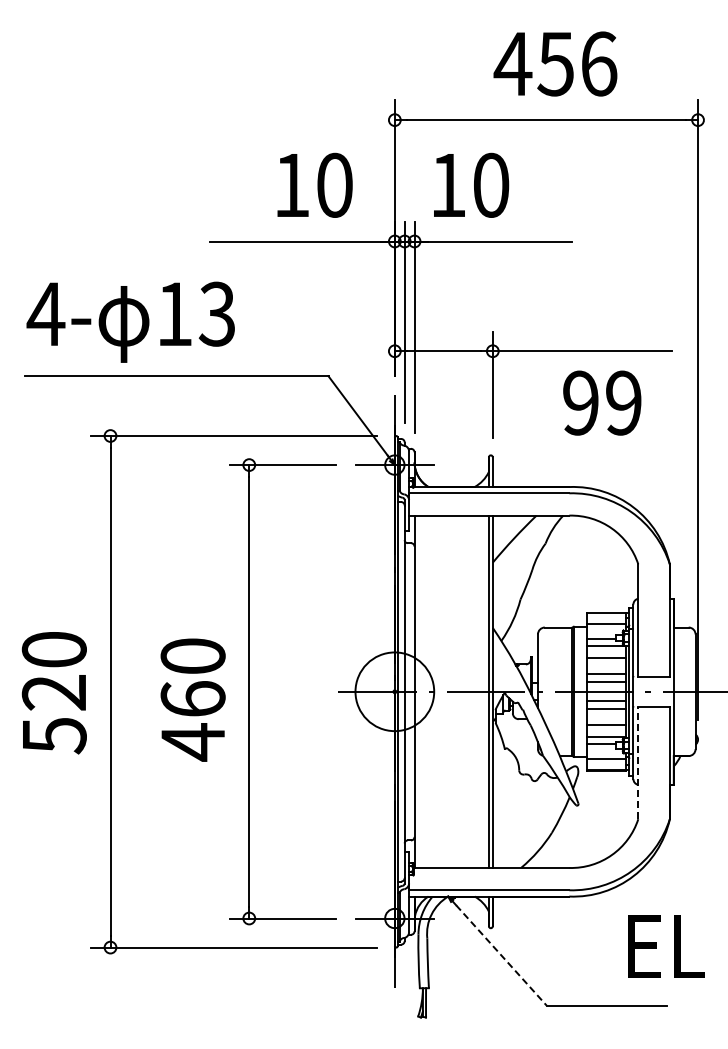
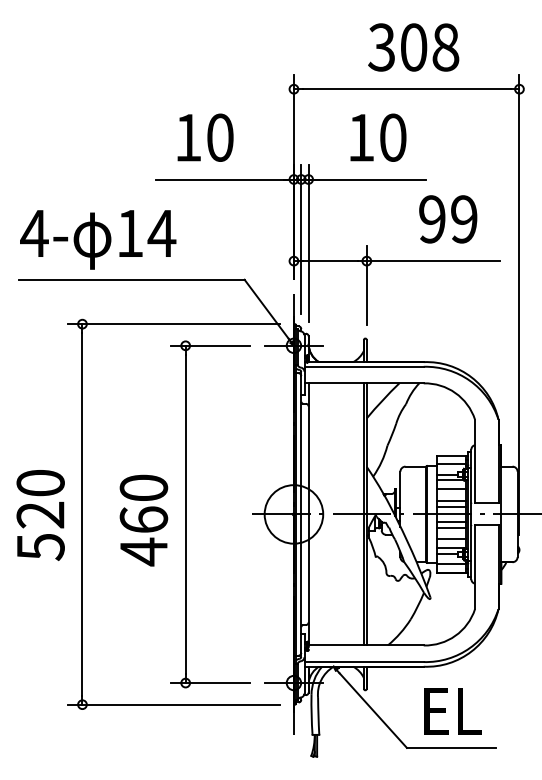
text: (555, 63) -> (413, 47), 456 -> 308
text: (314, 184) -> (205, 137), moved
text: (471, 184) -> (378, 137), moved
text: (217, 313) -> (162, 233), 13 -> 14
text: (602, 402) -> (448, 218), moved
line: (638, 762) -> (475, 567), dashed -> solid
text: (666, 946) -> (452, 711), moved
line: (501, 955) -> (373, 710), dashed -> solid

